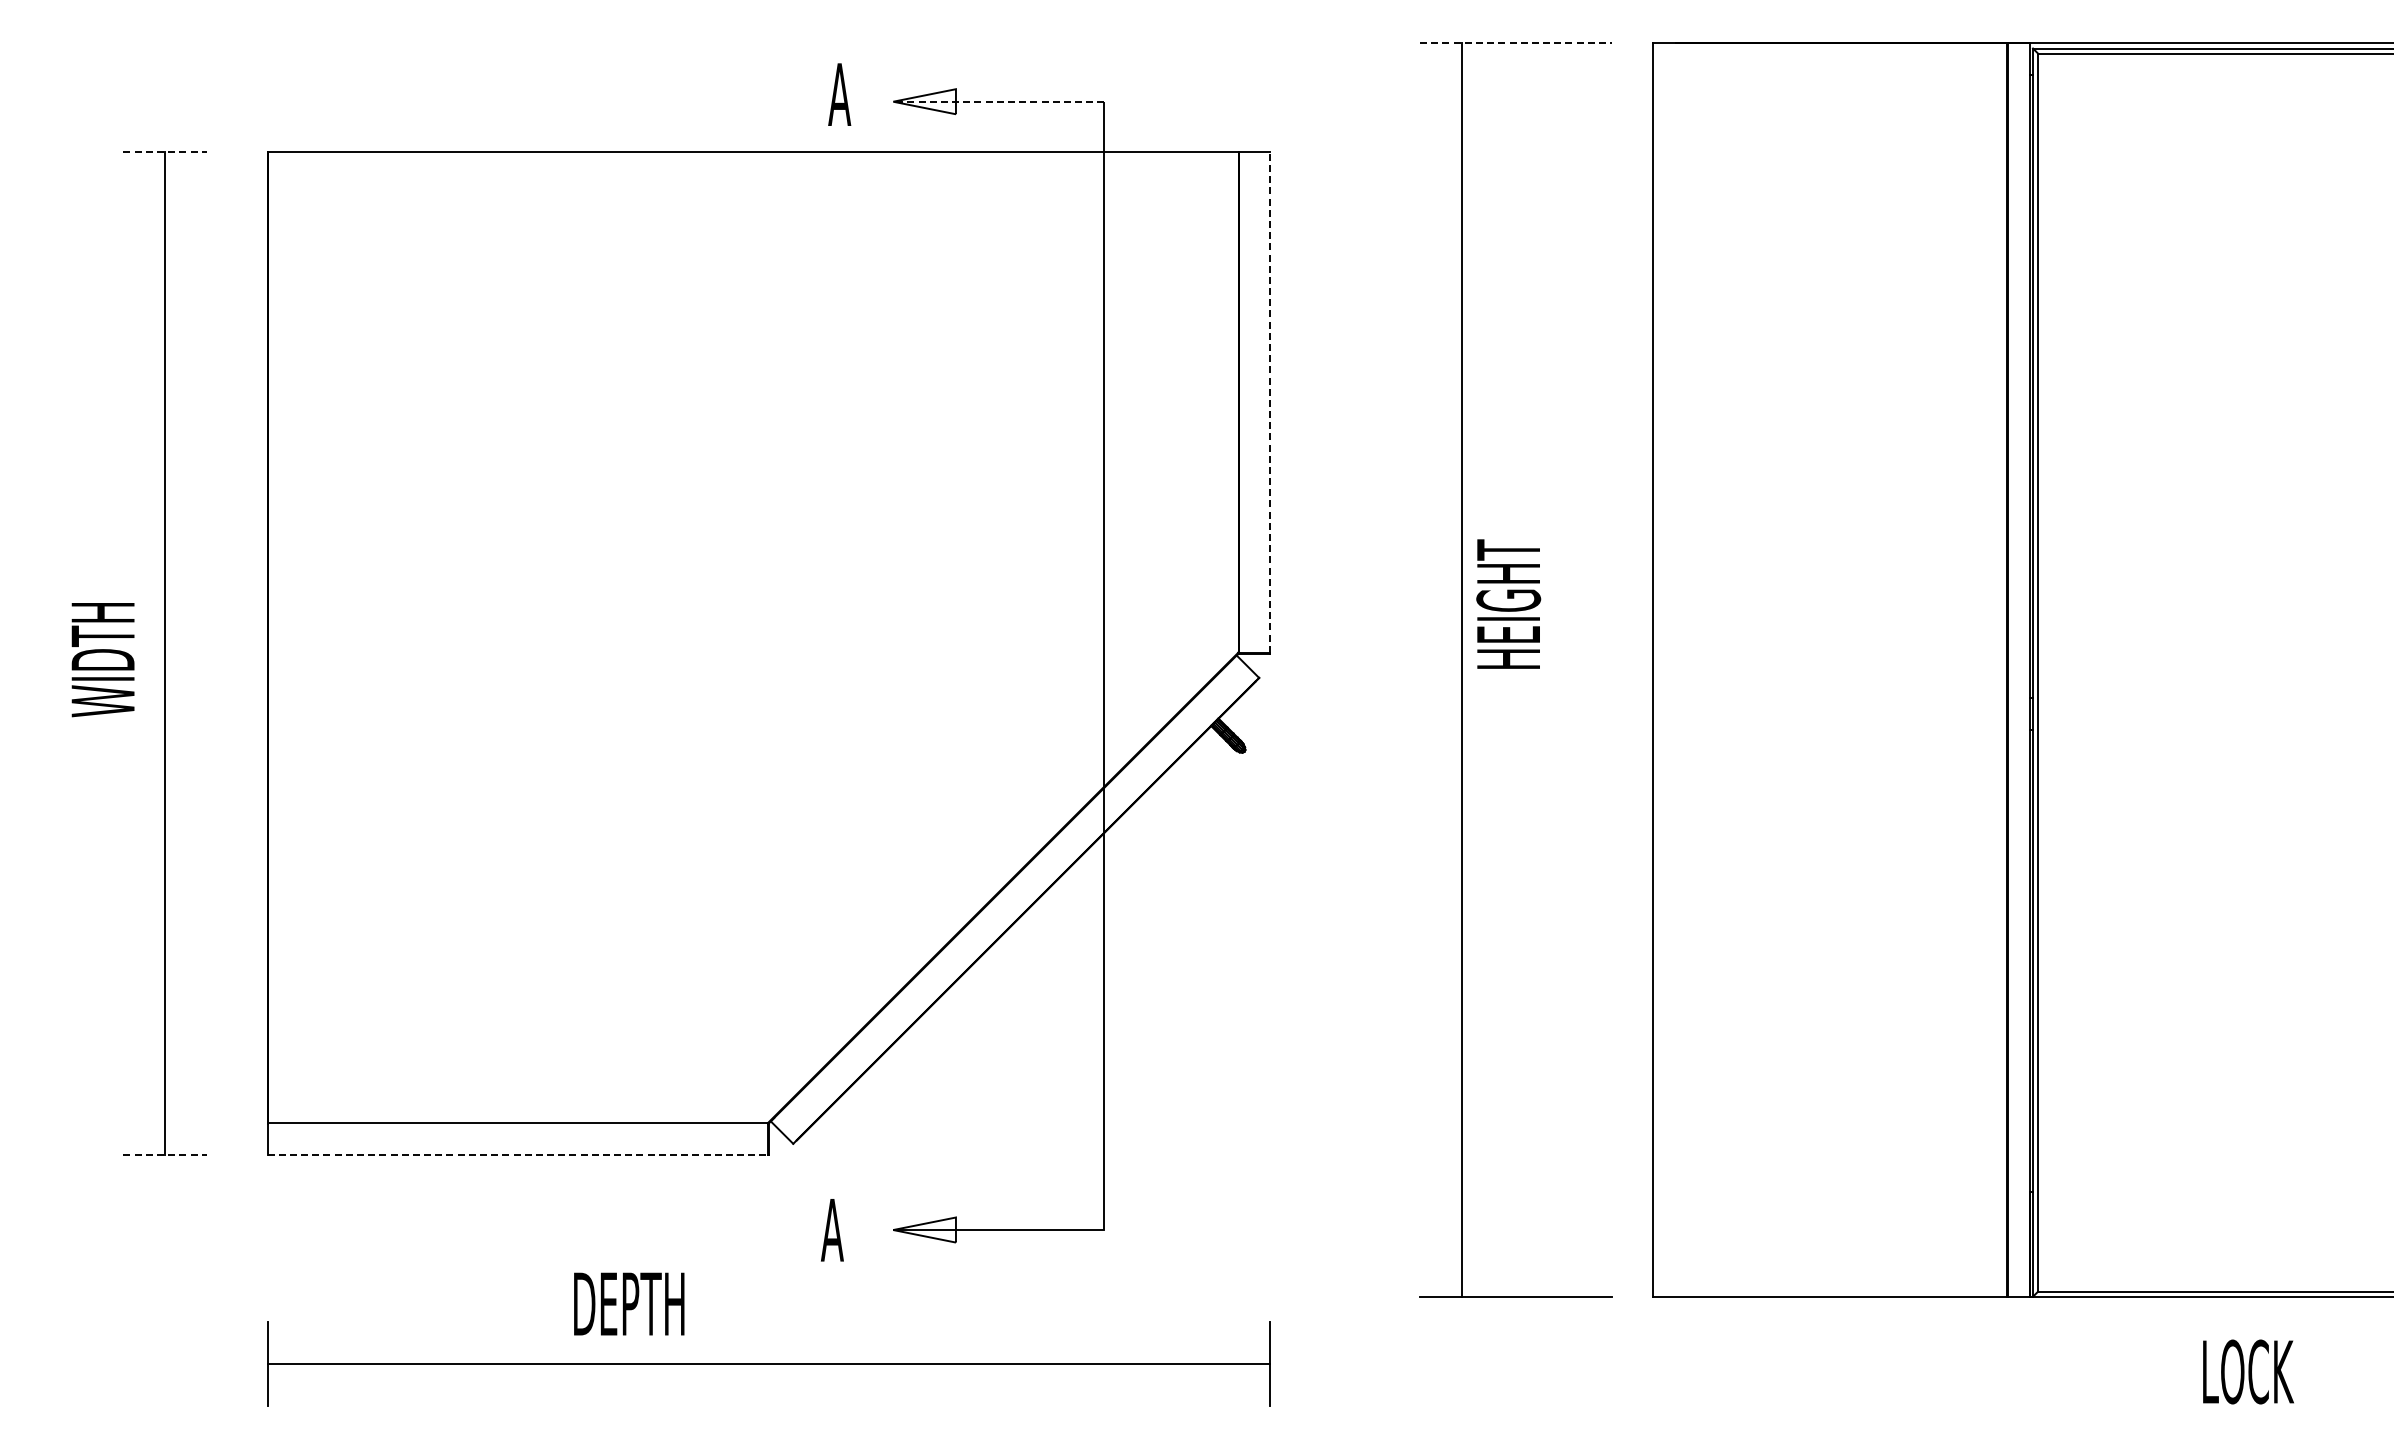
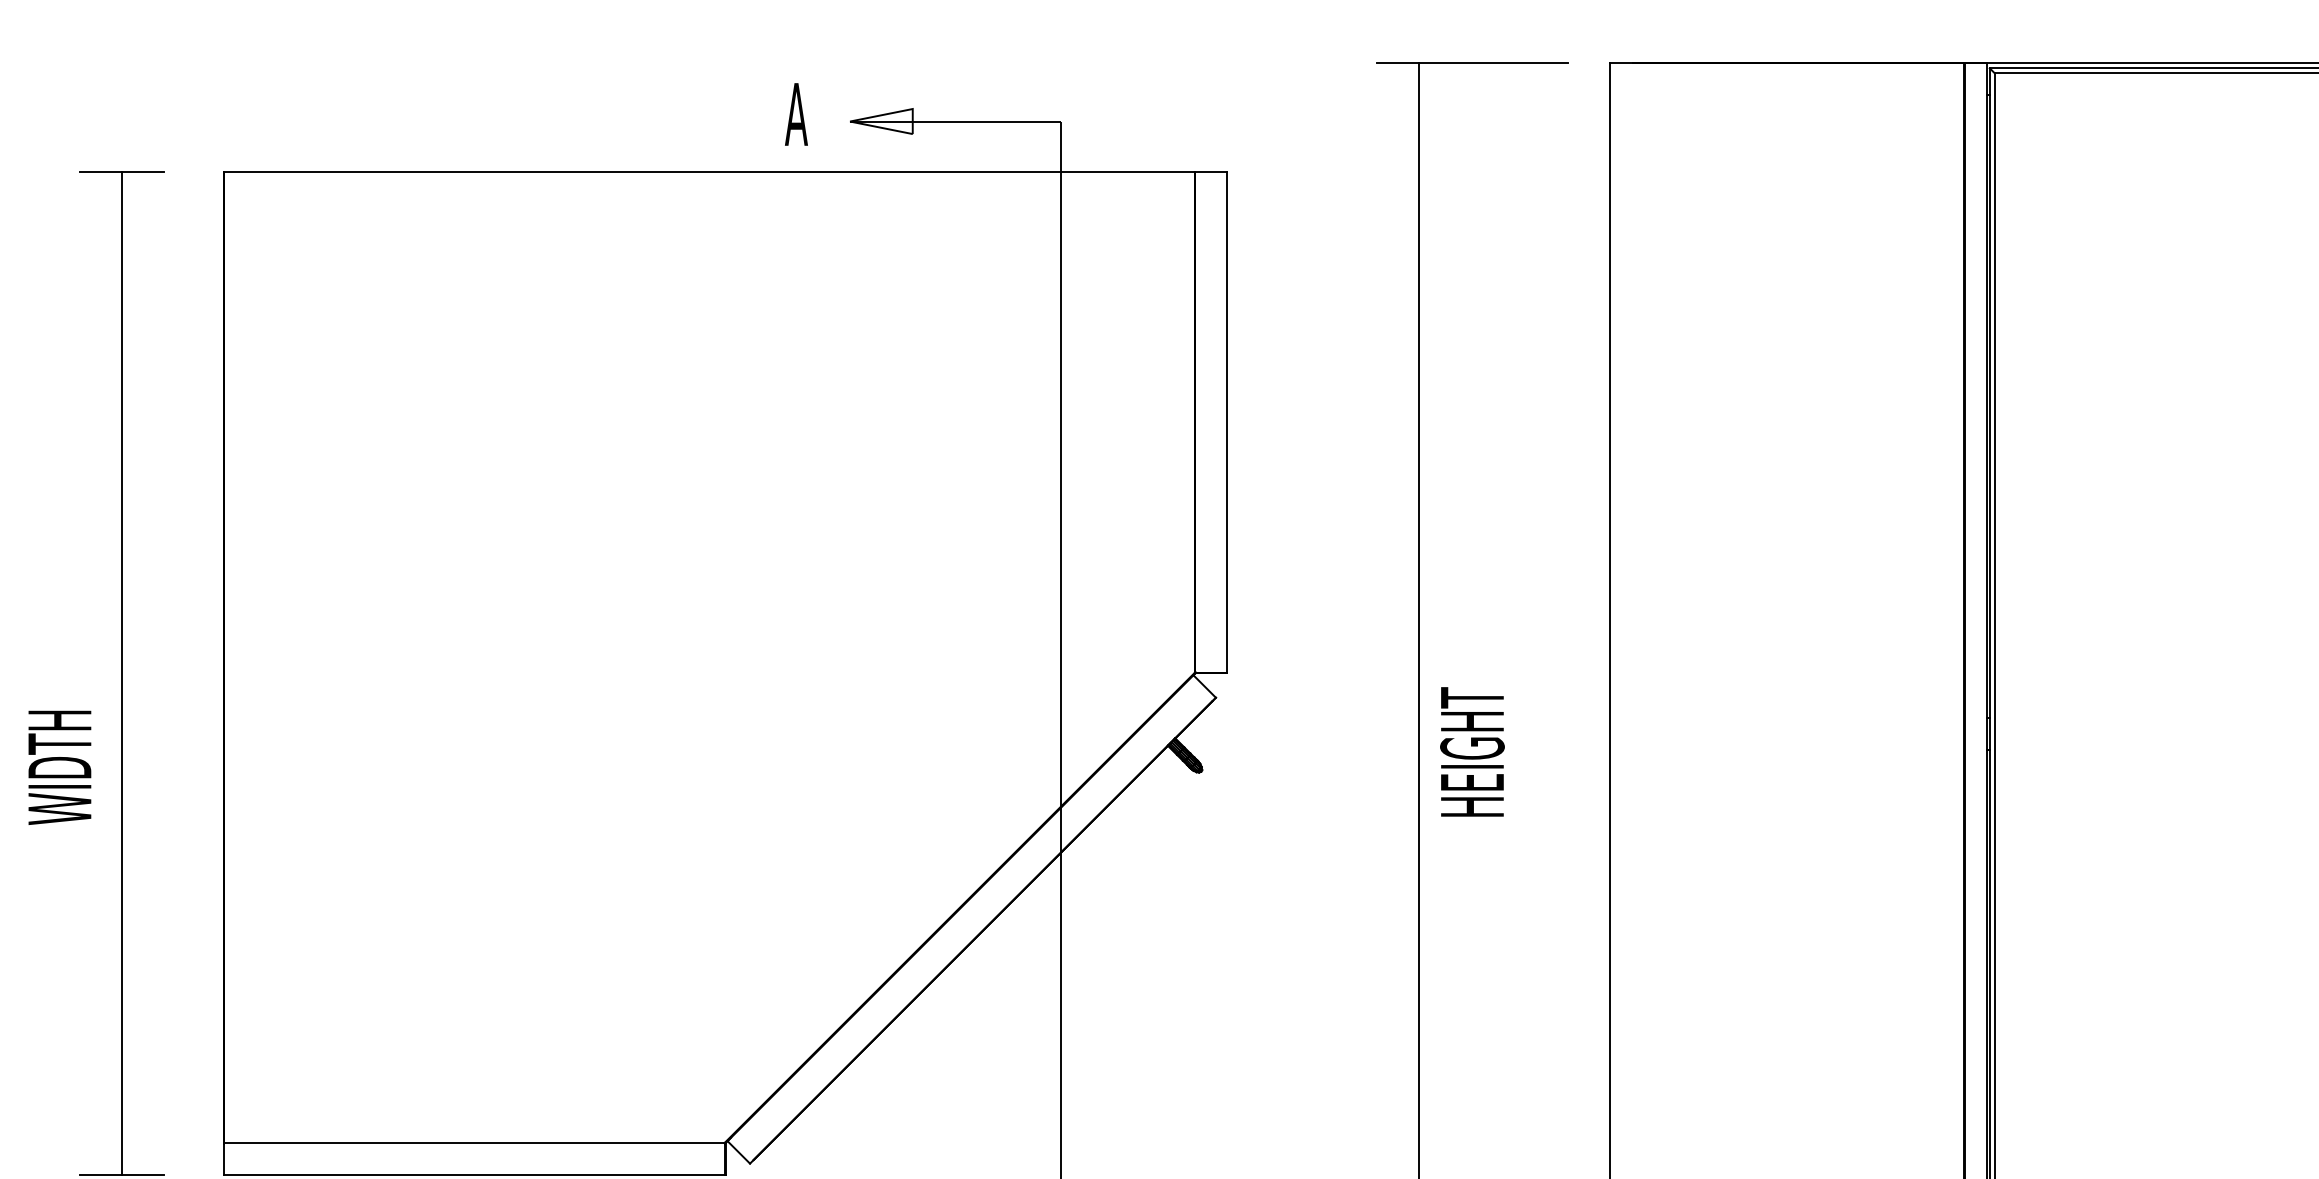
line: (1515, 43) -> (1472, 63), dashed -> solid
line: (998, 101) -> (955, 121), dashed -> solid
line: (165, 152) -> (122, 172), dashed -> solid
line: (1270, 402) -> (1227, 422), dashed -> solid
text: (1508, 603) -> (1472, 751), moved
text: (102, 660) -> (59, 768), moved
line: (165, 1154) -> (122, 1174), dashed -> solid
line: (518, 1154) -> (475, 1174), dashed -> solid

